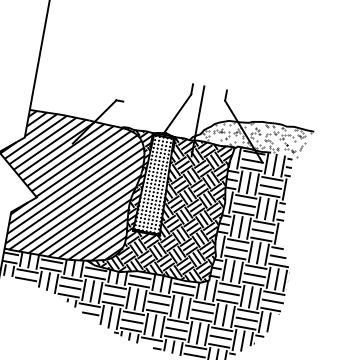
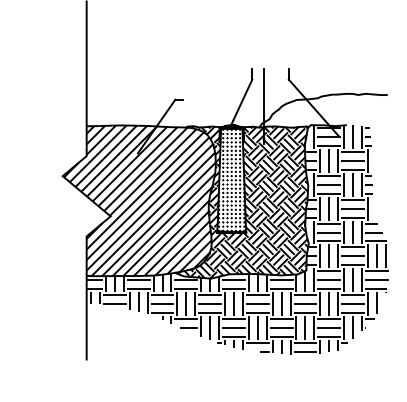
hatch: (256, 136) -> (328, 111), removed

